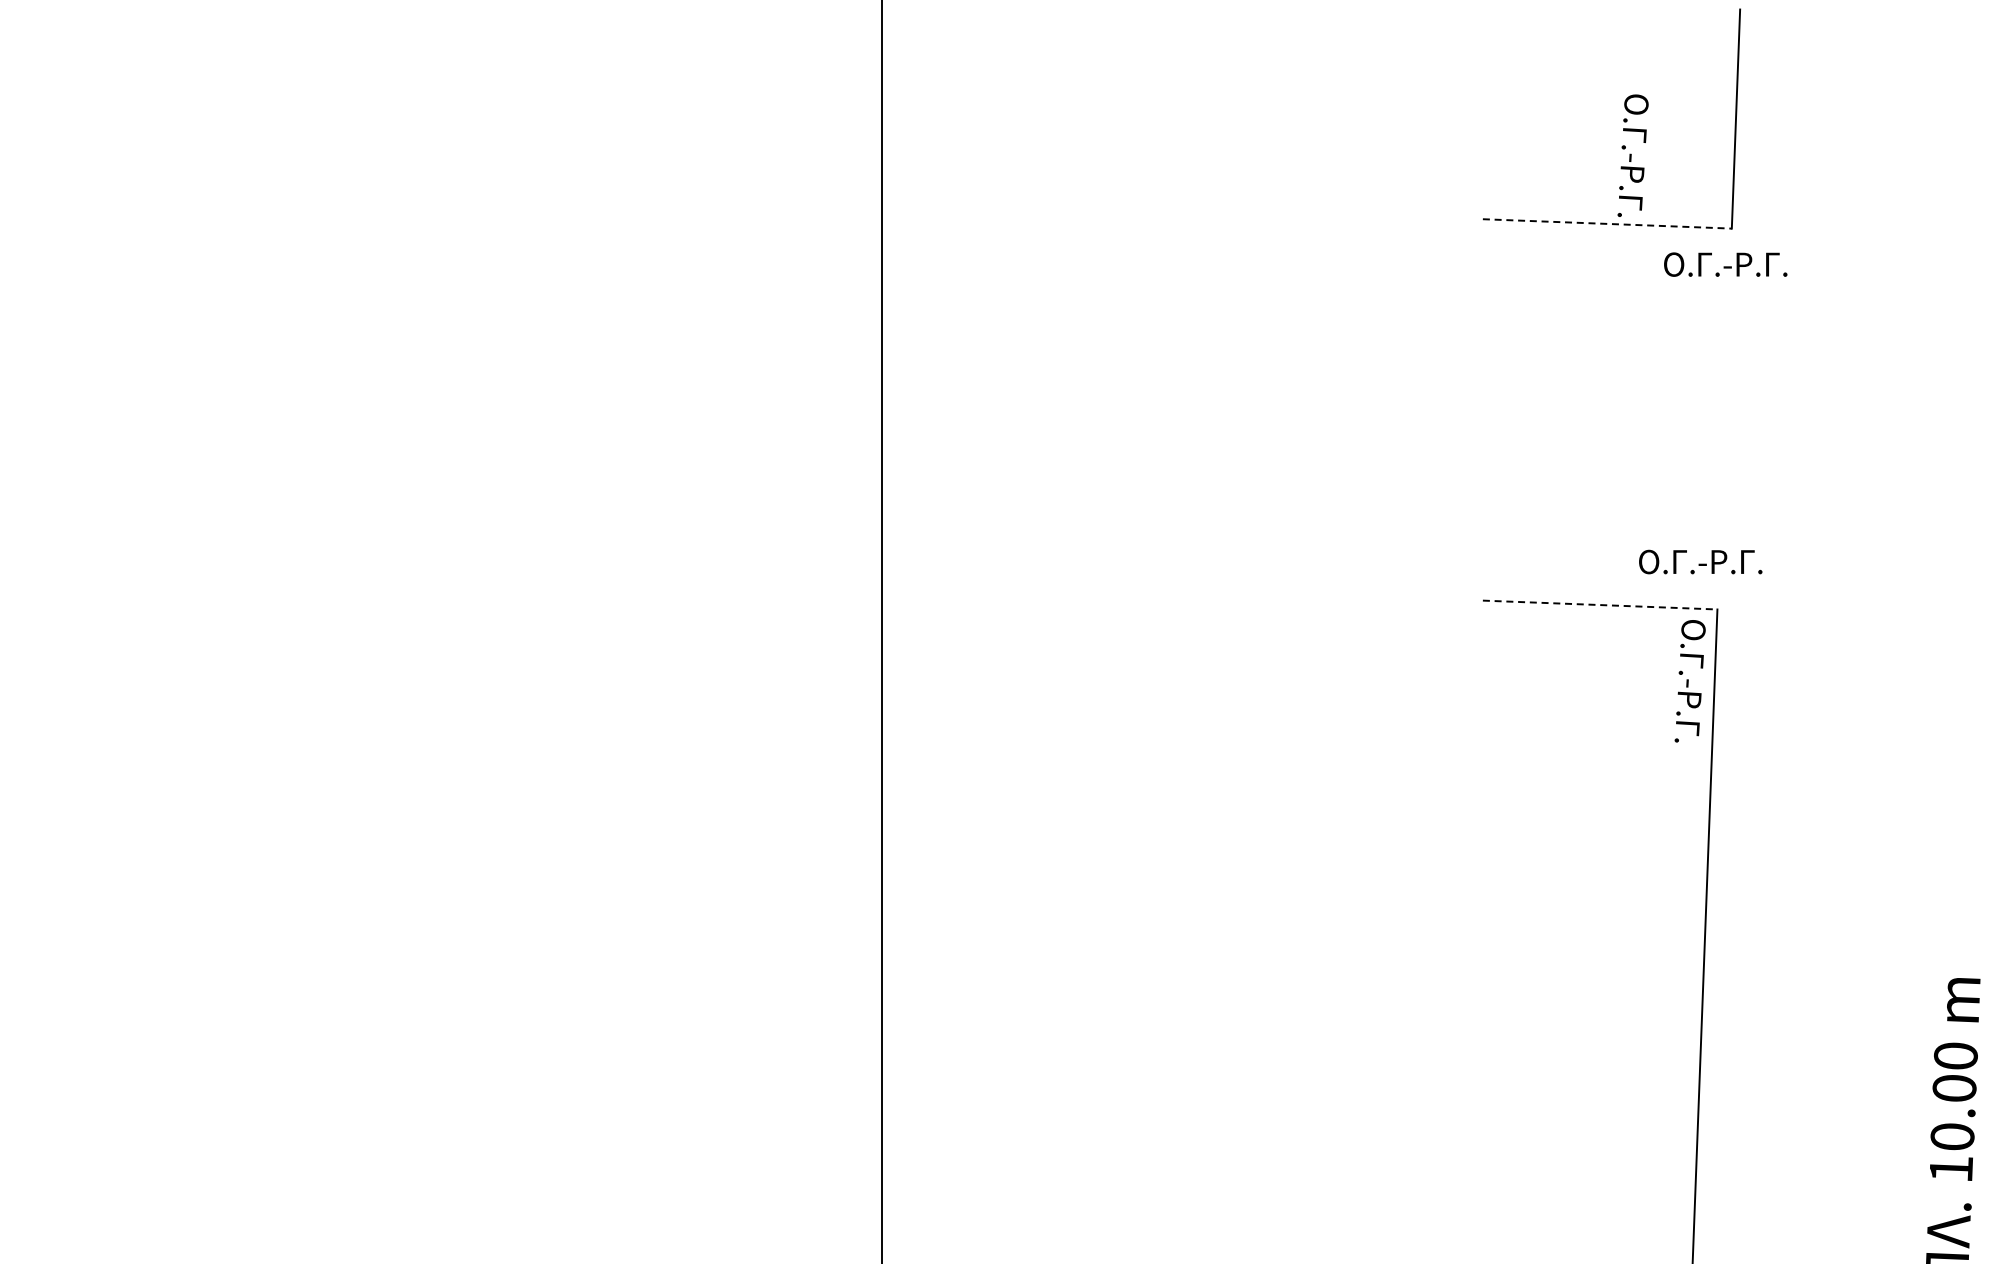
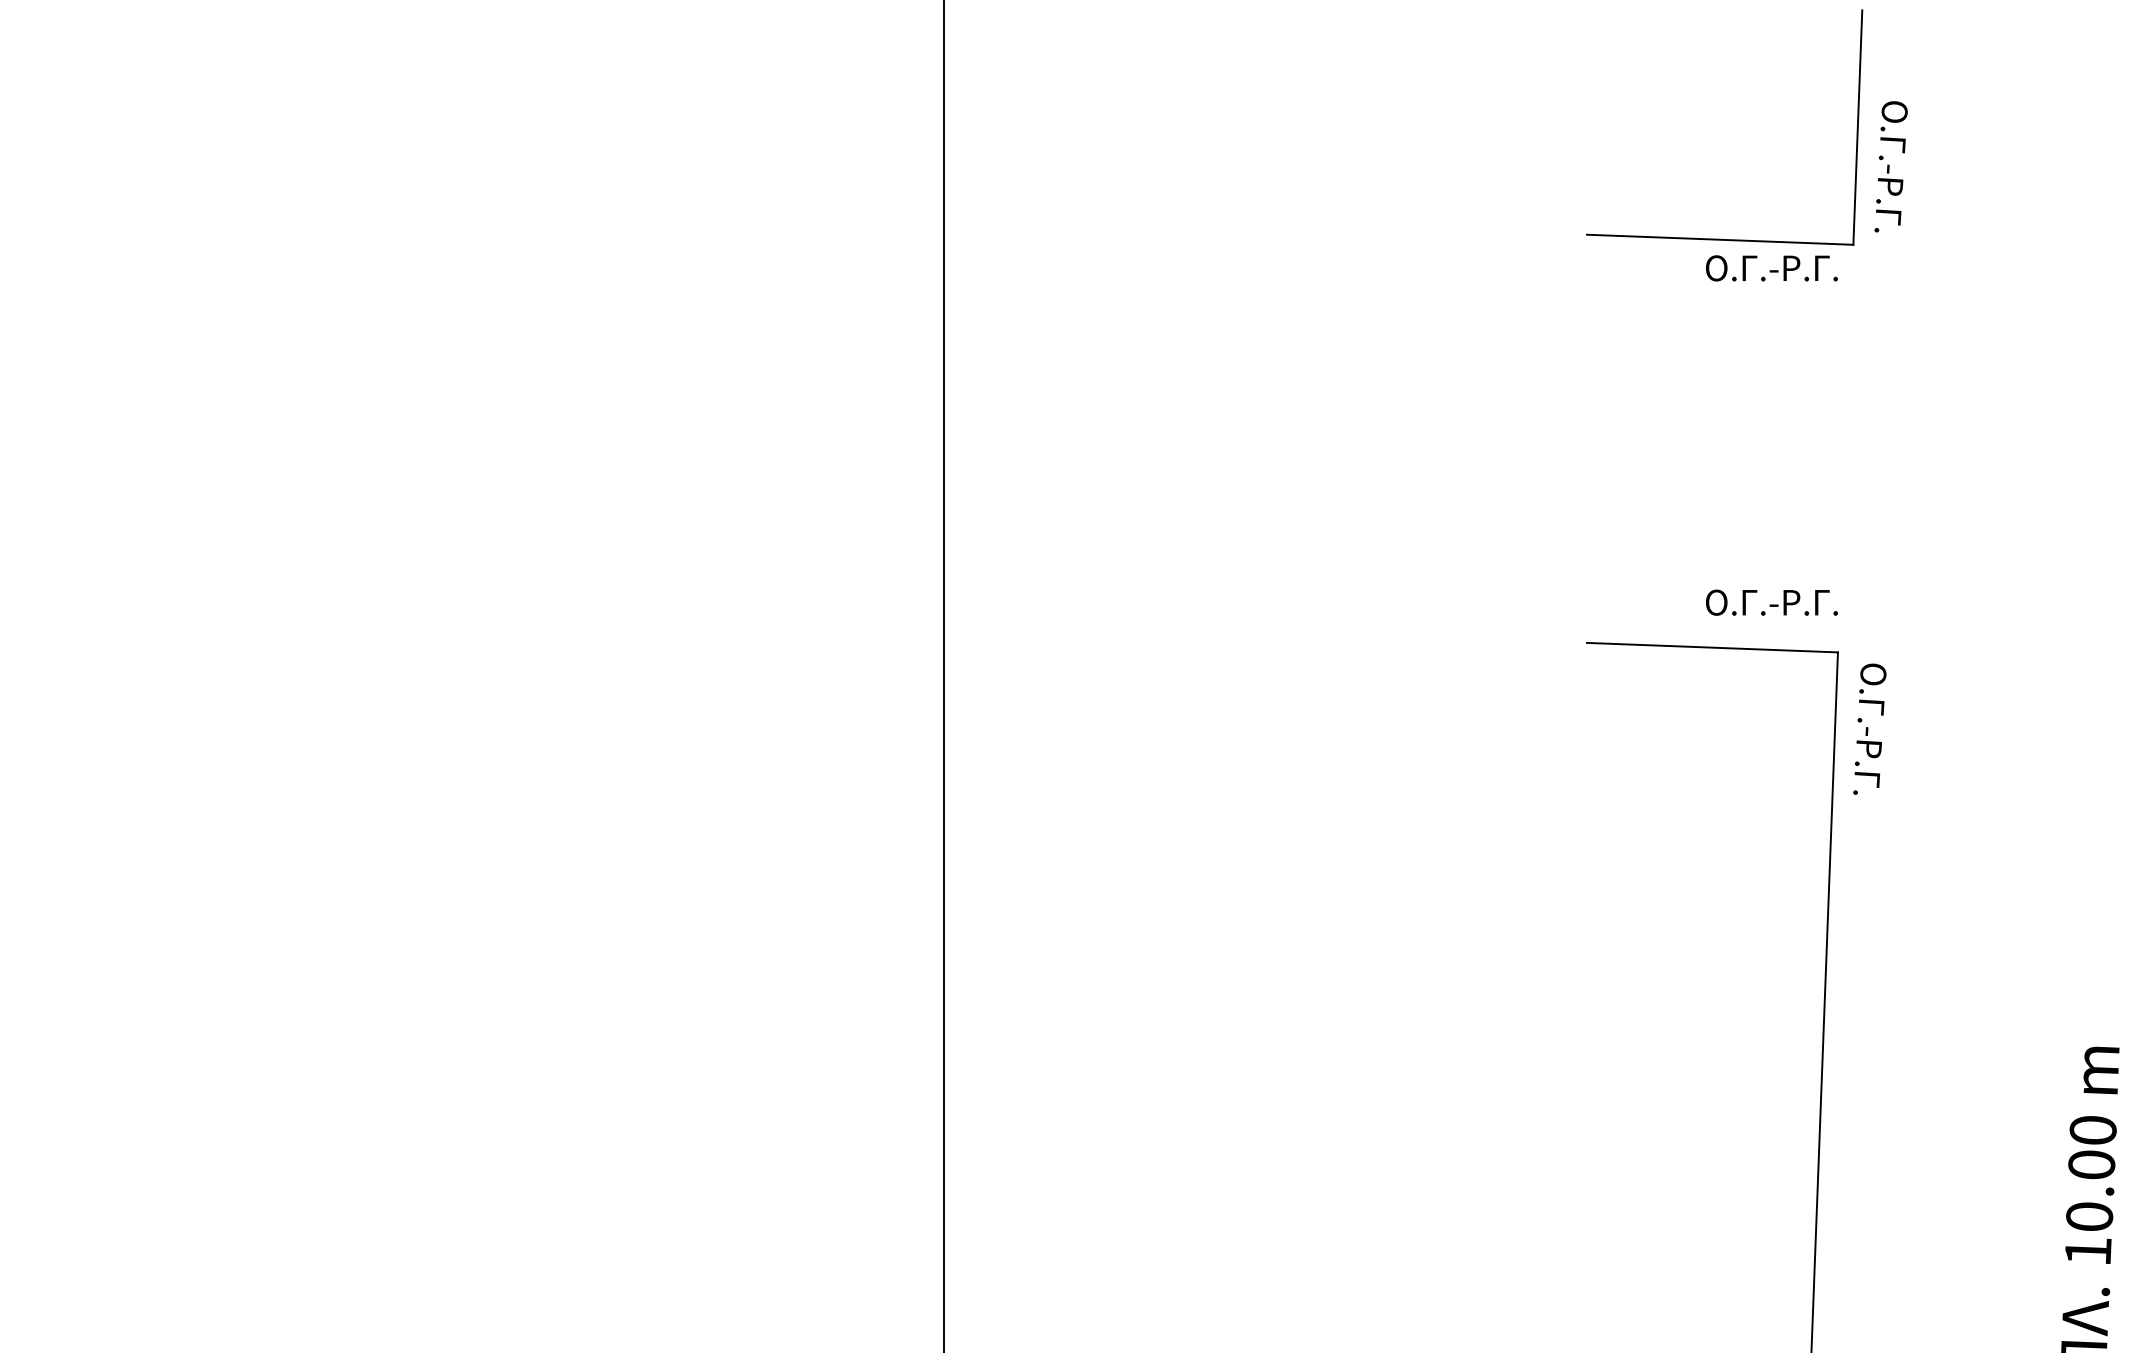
text: (1632, 155) -> (1890, 166), moved
line: (1607, 223) -> (1720, 239), dashed -> solid
text: (1725, 264) -> (1771, 268), moved
text: (1700, 561) -> (1771, 602), moved
line: (1600, 605) -> (1712, 648), dashed -> solid
text: (1689, 681) -> (1869, 729), moved

